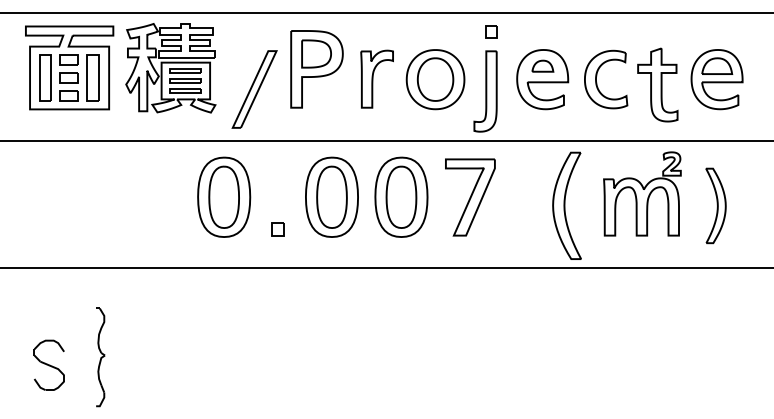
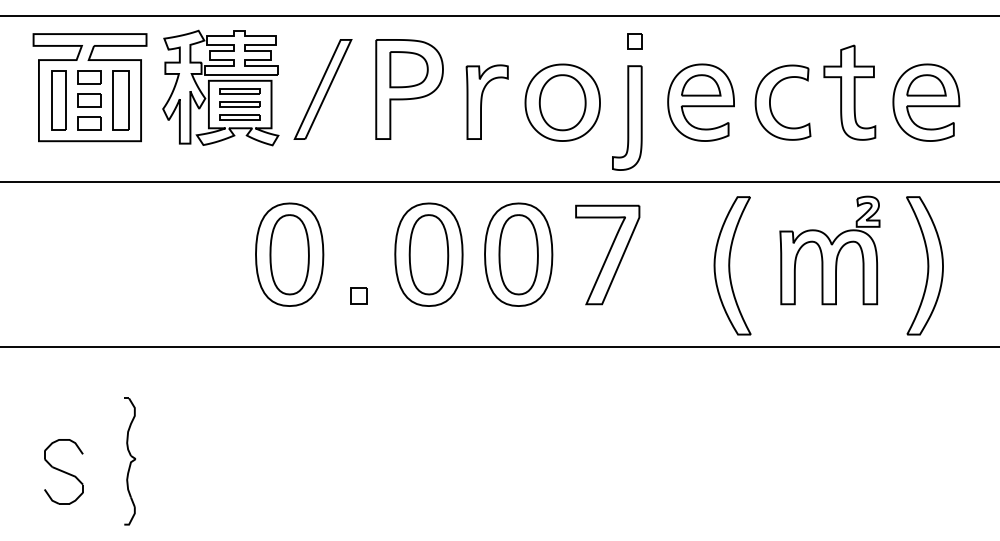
part: (543, 66) -> (701, 85), size x1.43
part: (657, 84) -> (849, 92), moved
part: (254, 89) -> (322, 89), moved
part: (715, 205) -> (924, 265), size x1.43

